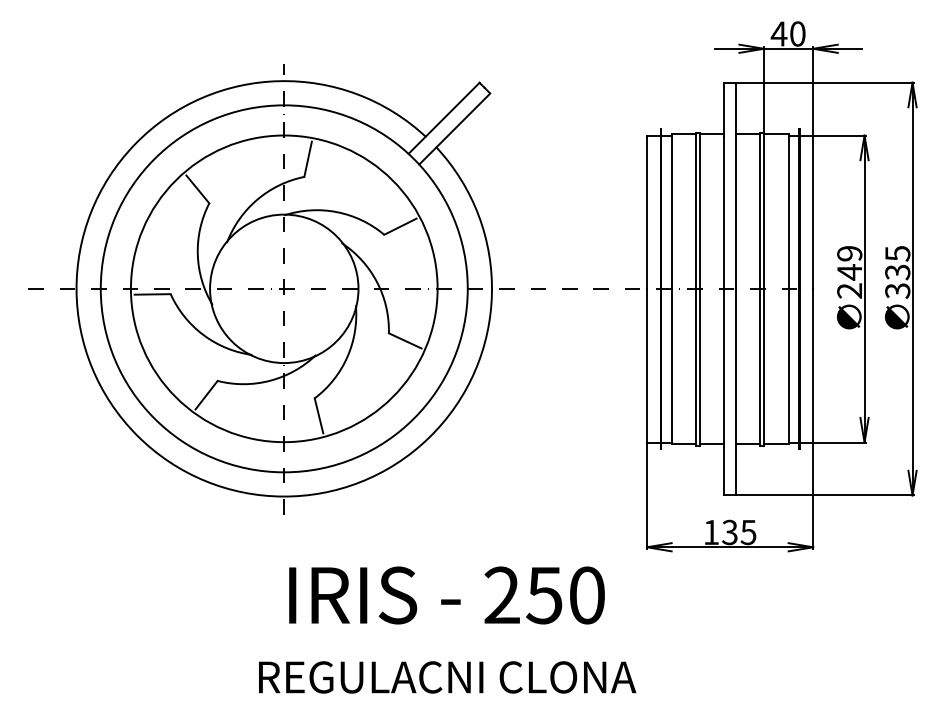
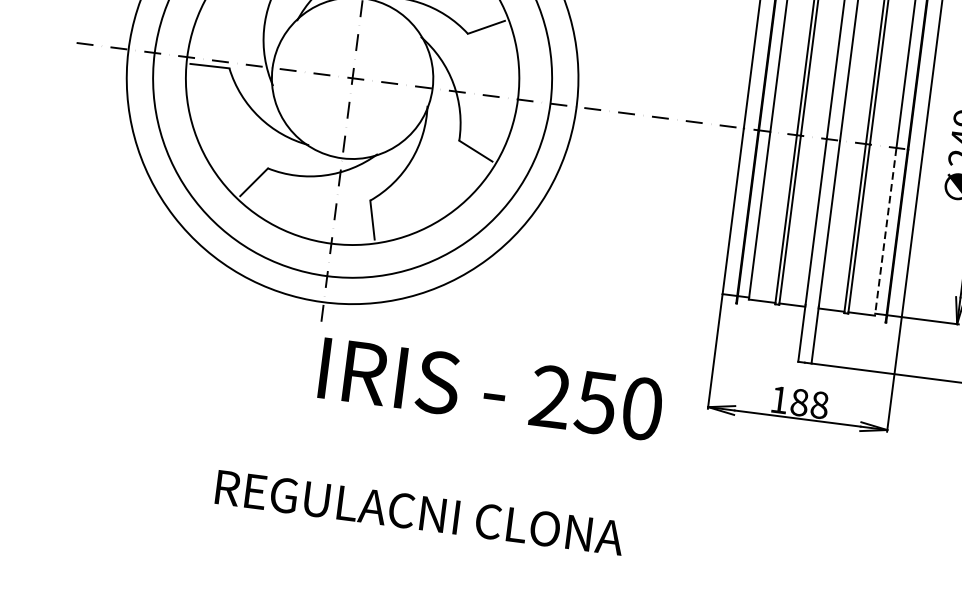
line: (788, 366) -> (885, 231), solid -> dashed
text: (739, 532) -> (809, 403), 135 -> 188
text: (446, 595) -> (490, 389), moved
text: (447, 677) -> (419, 512), moved

